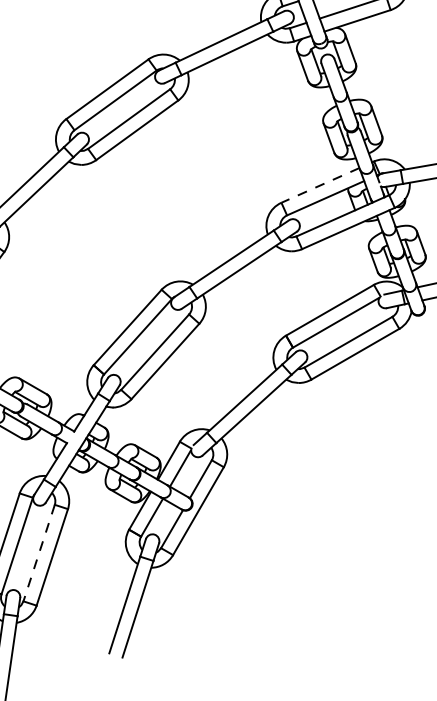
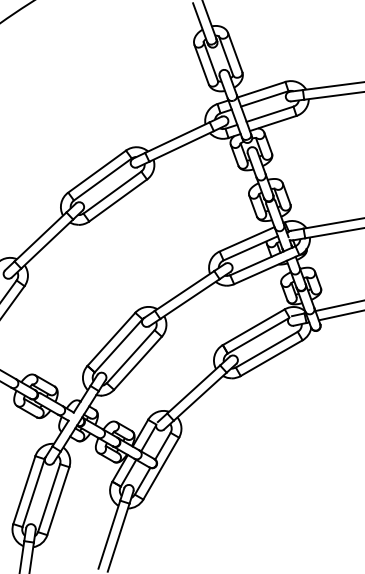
line: (319, 185) -> (246, 239), dashed -> solid
line: (39, 553) -> (49, 498), dashed -> solid

